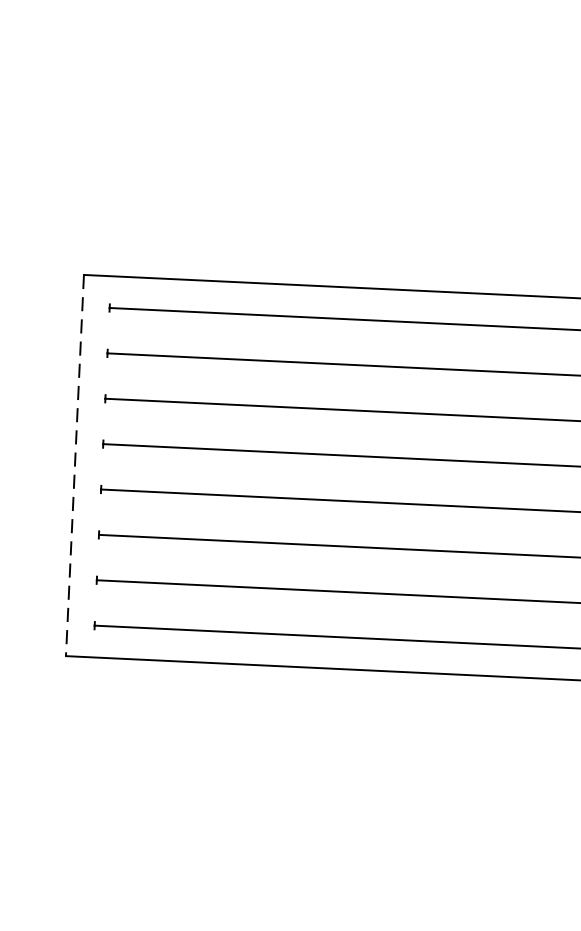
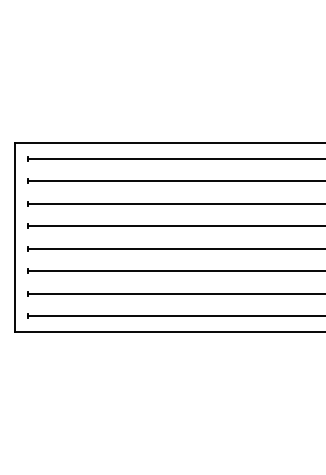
line: (74, 465) -> (14, 237), dashed -> solid

